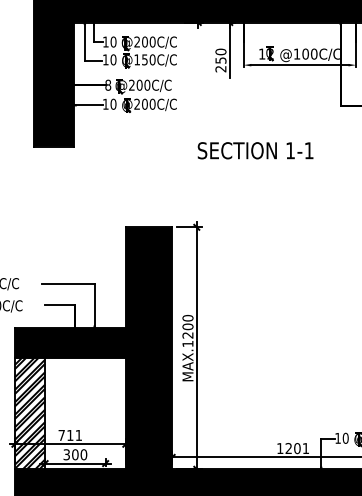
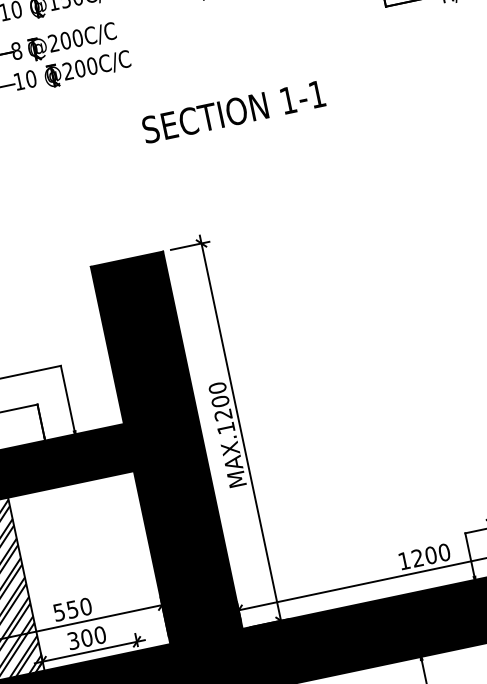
text: (255, 150) -> (233, 111), moved
text: (70, 435) -> (72, 609), 711 -> 550
text: (305, 448) -> (443, 552), 1201 -> 1200

